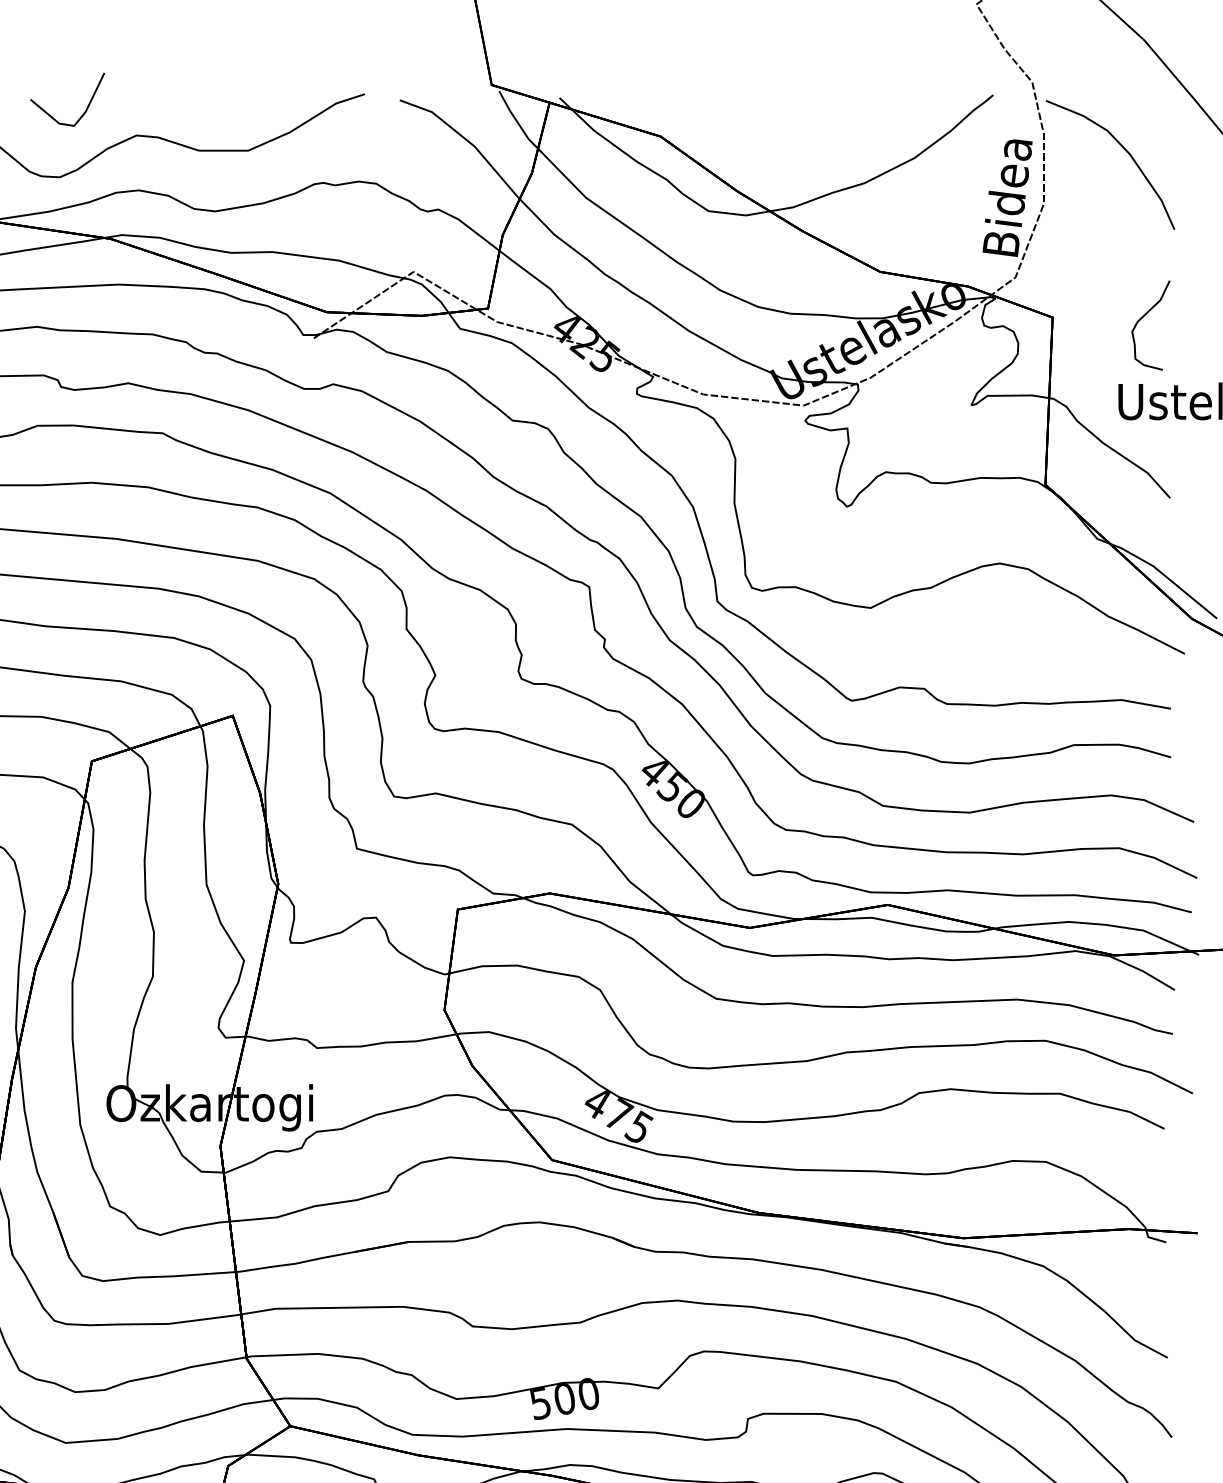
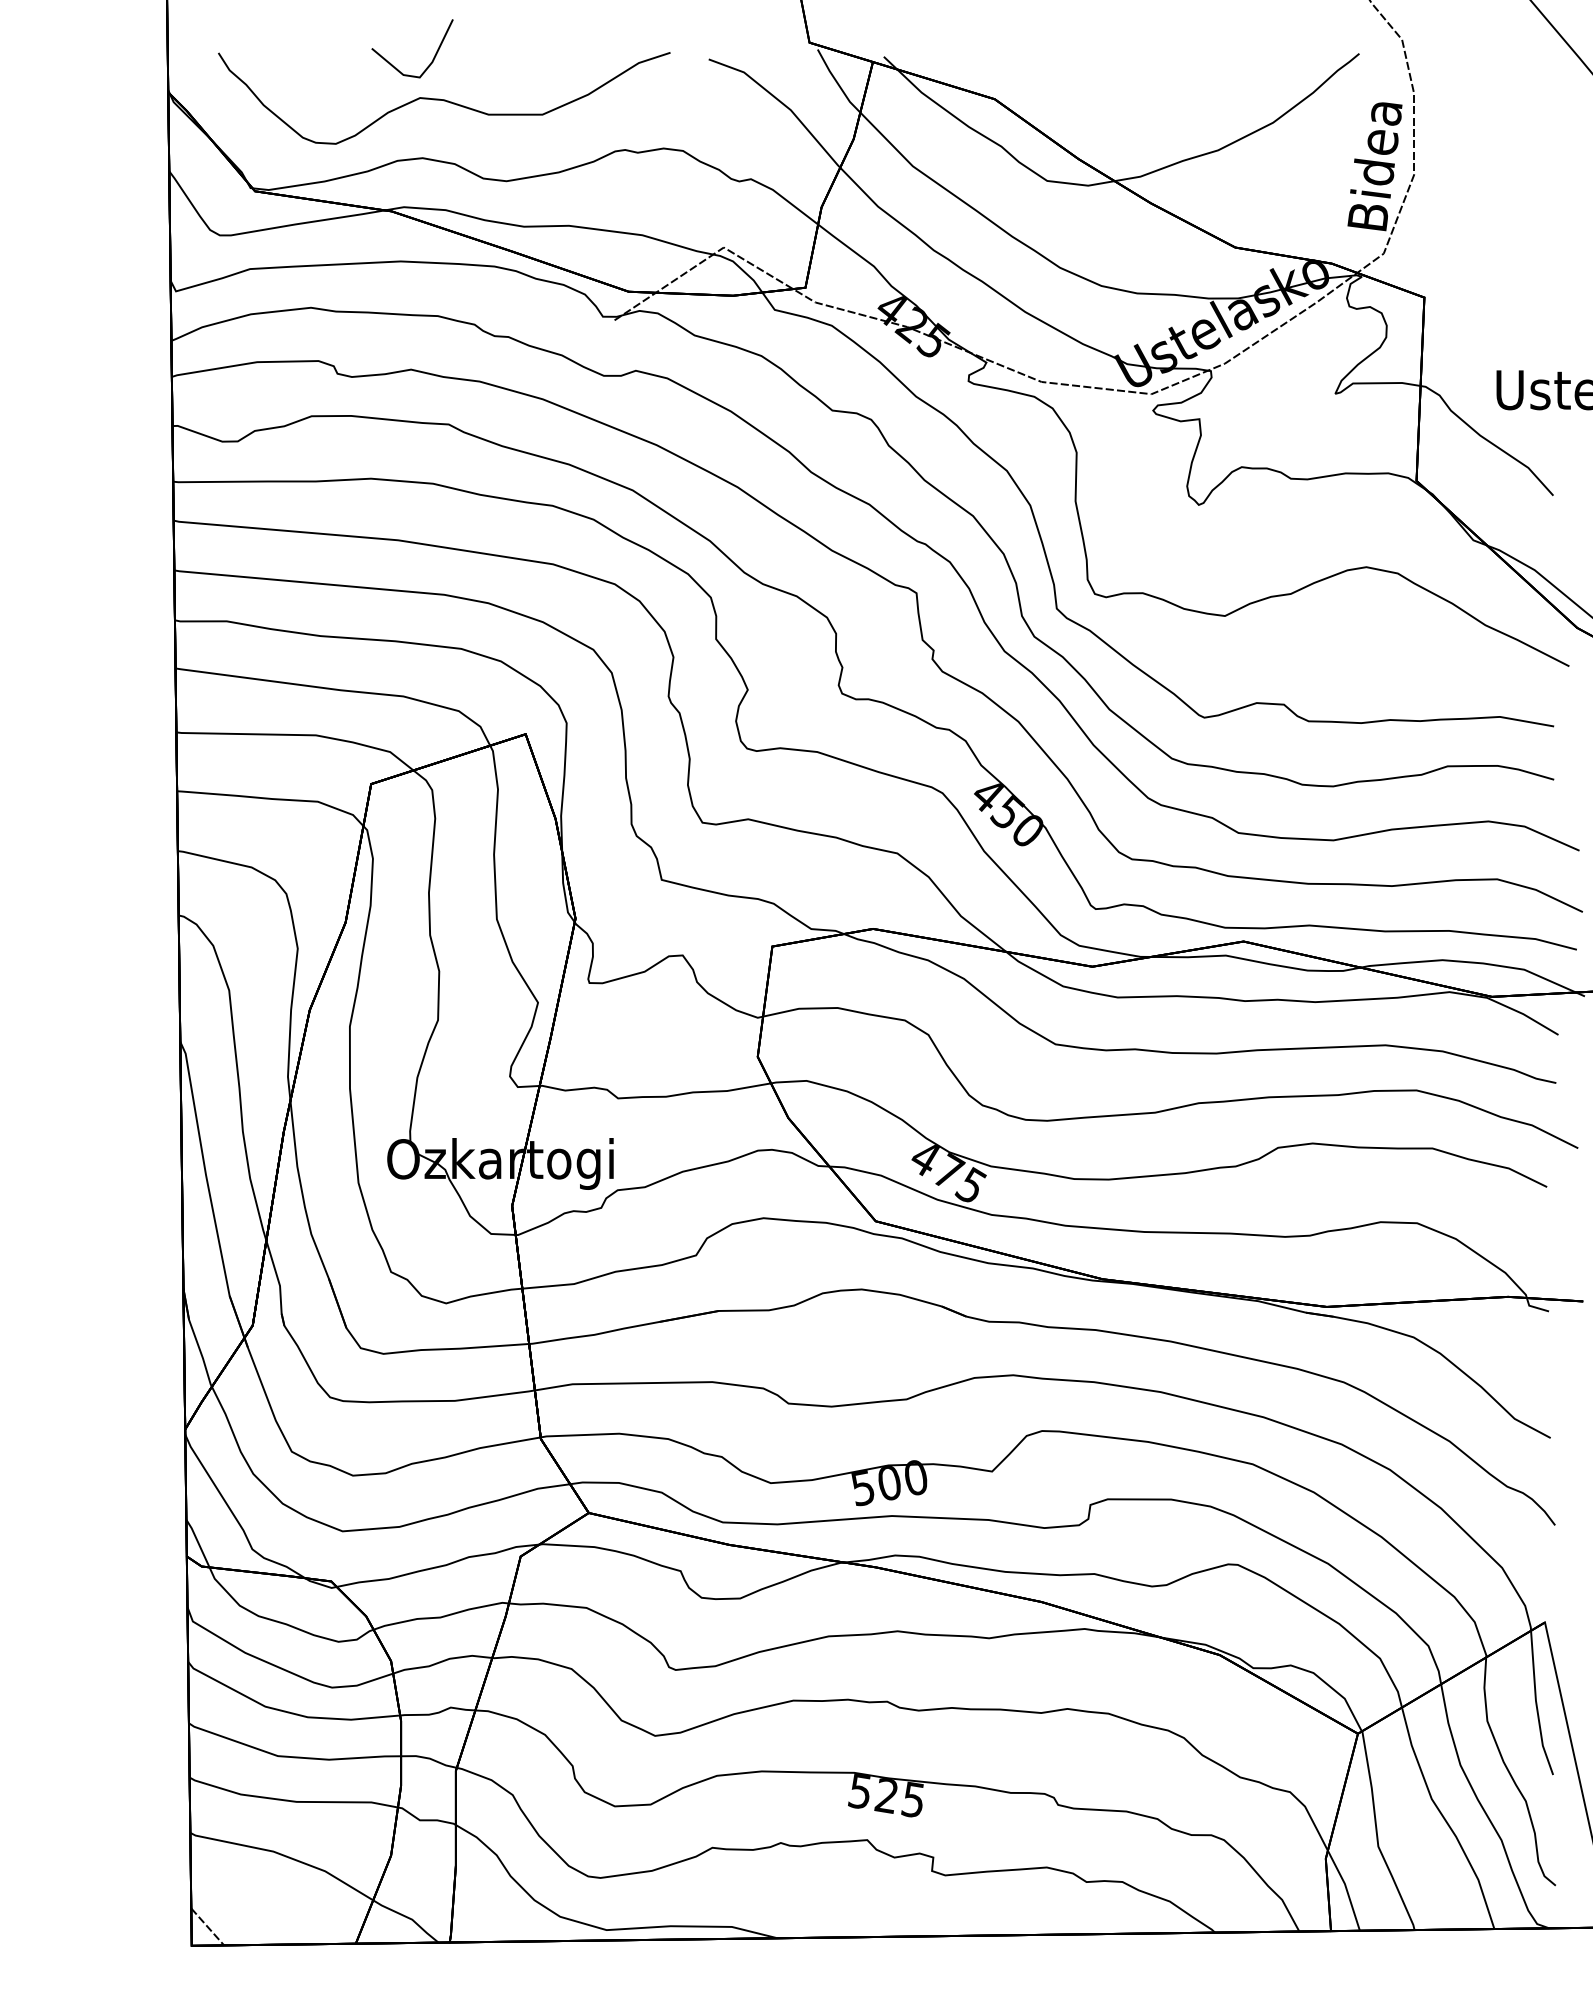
line: (83, 112) -> (430, 62), moved
curve: (1124, 150) -> (1503, 114), removed
curve: (1143, 318) -> (1523, 298), removed

